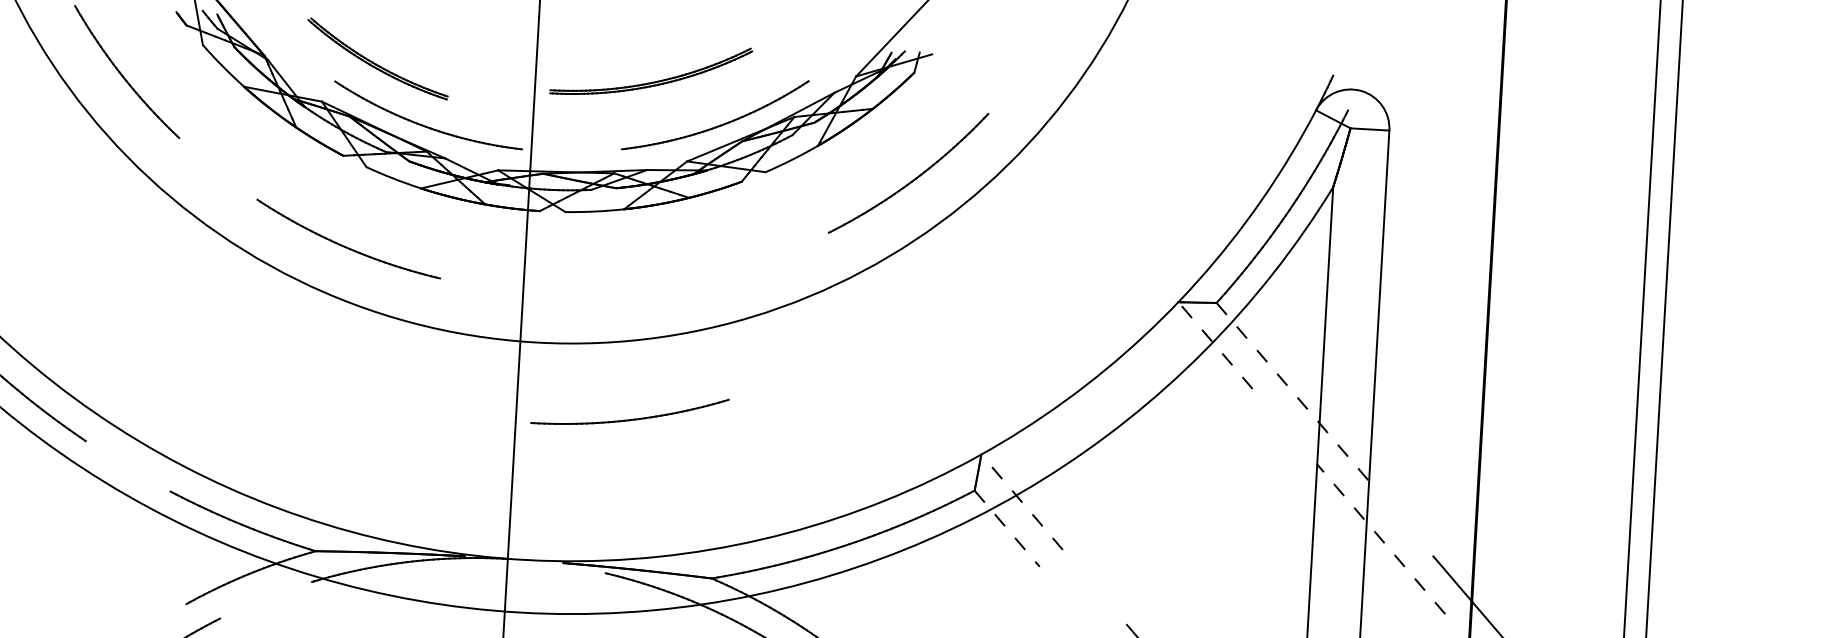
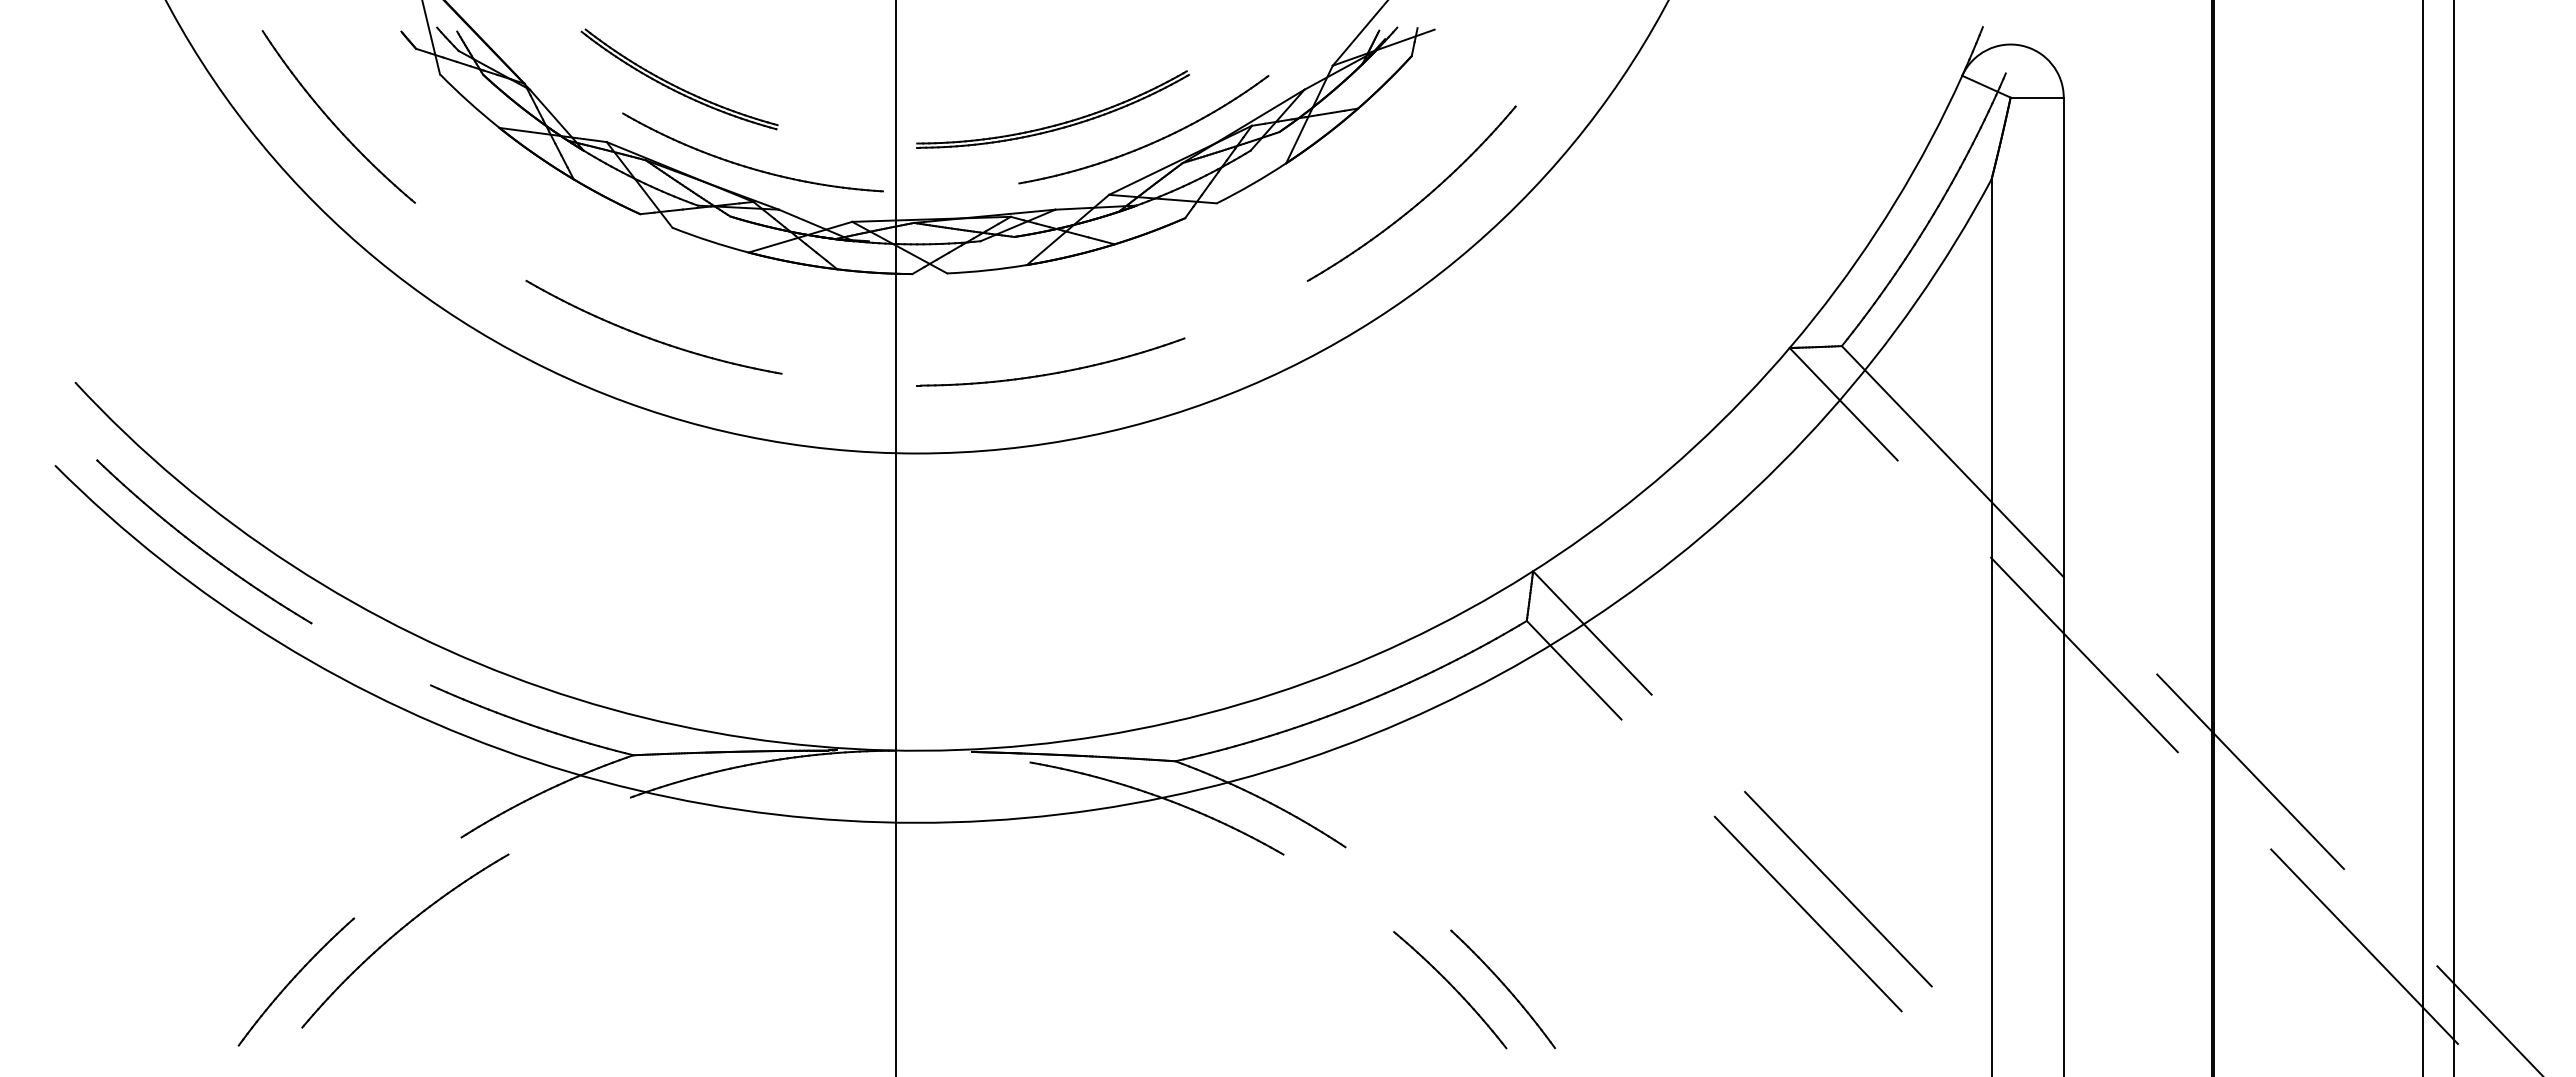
part: (651, 82) -> (1054, 124), moved
line: (1215, 345) -> (1843, 404), dashed -> solid
line: (1293, 392) -> (1953, 462), dashed -> solid
part: (630, 419) -> (1052, 372), moved
line: (1022, 502) -> (1592, 633), dashed -> solid
line: (1007, 528) -> (1574, 670), dashed -> solid
line: (1381, 538) -> (2084, 654), dashed -> solid

